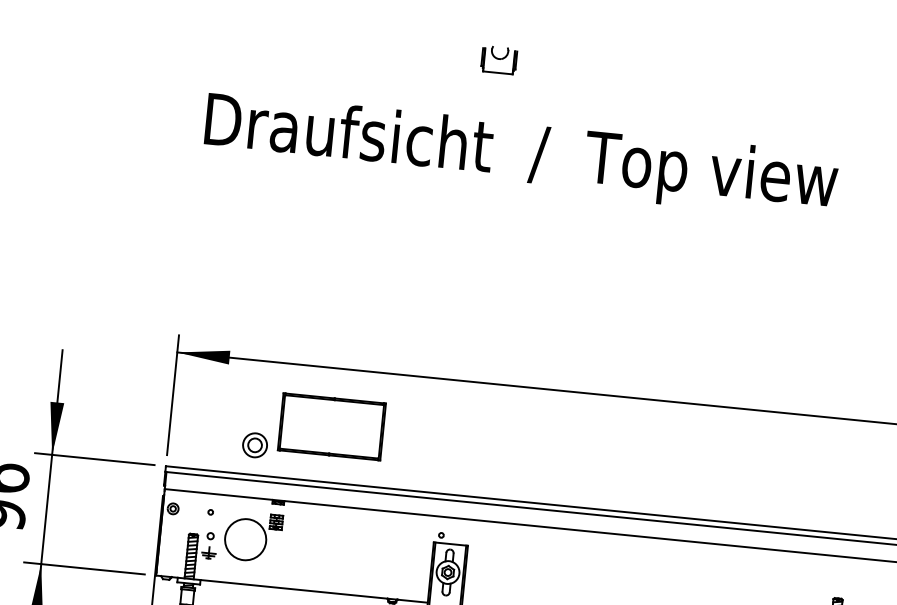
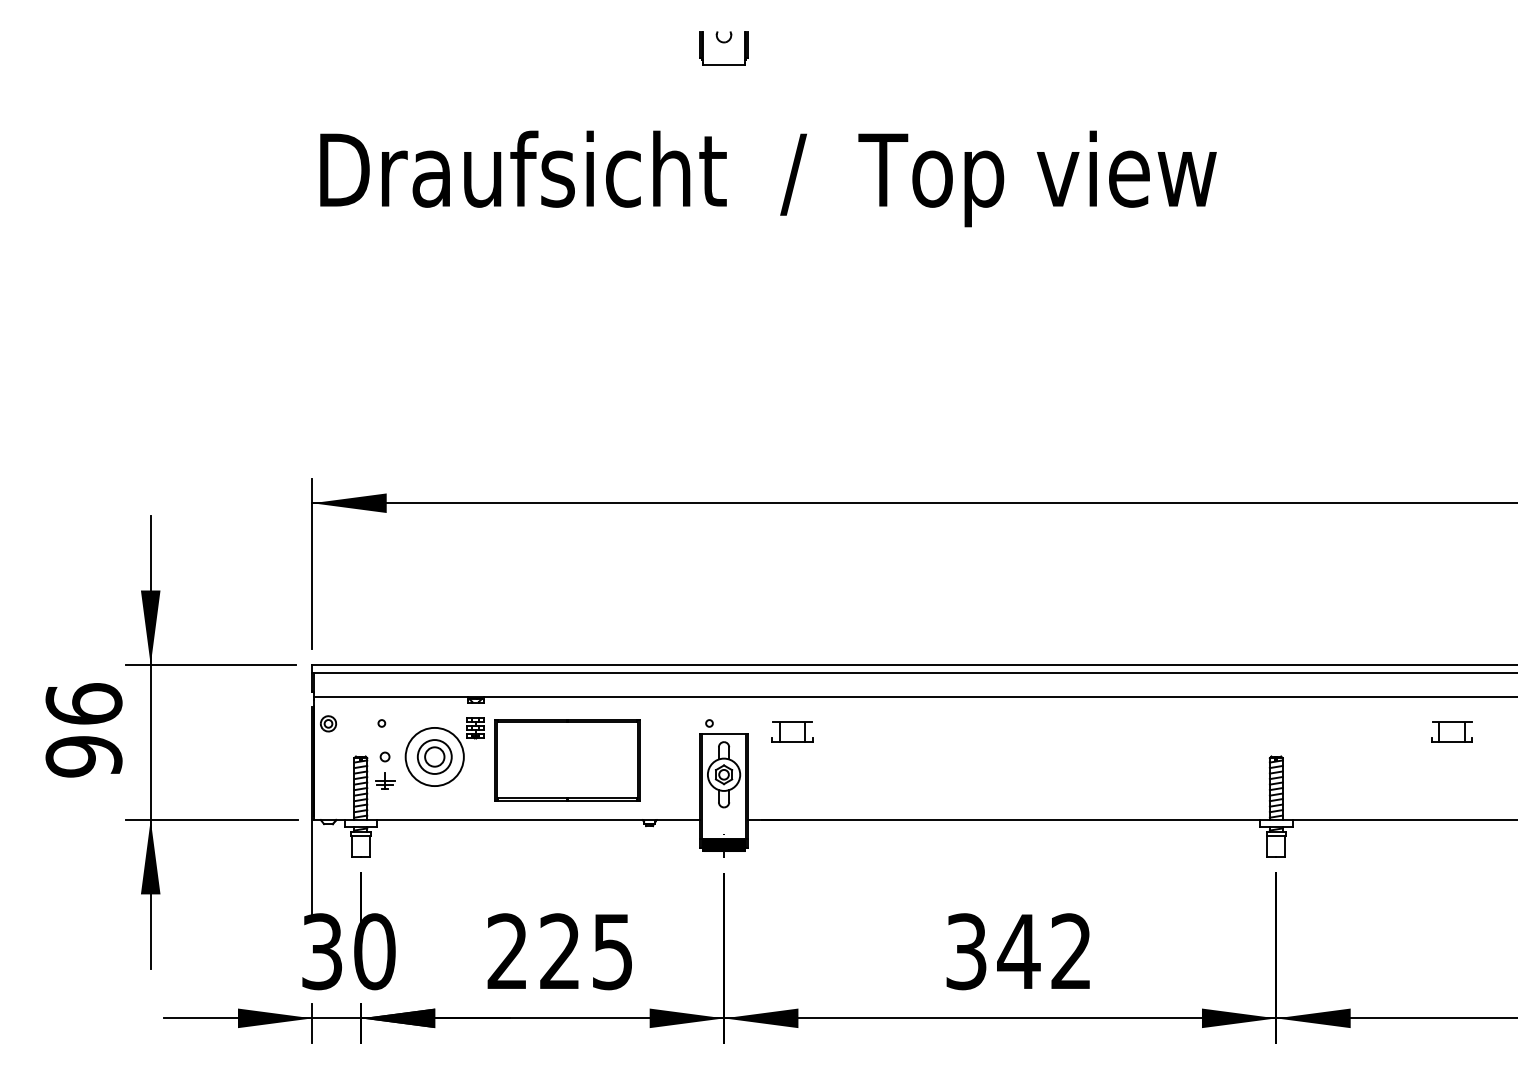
part: (499, 53) -> (723, 37), size x0.62
part: (332, 427) -> (567, 760), moved
part: (254, 444) -> (434, 756), moved
part: (499, 546) -> (792, 731), added

